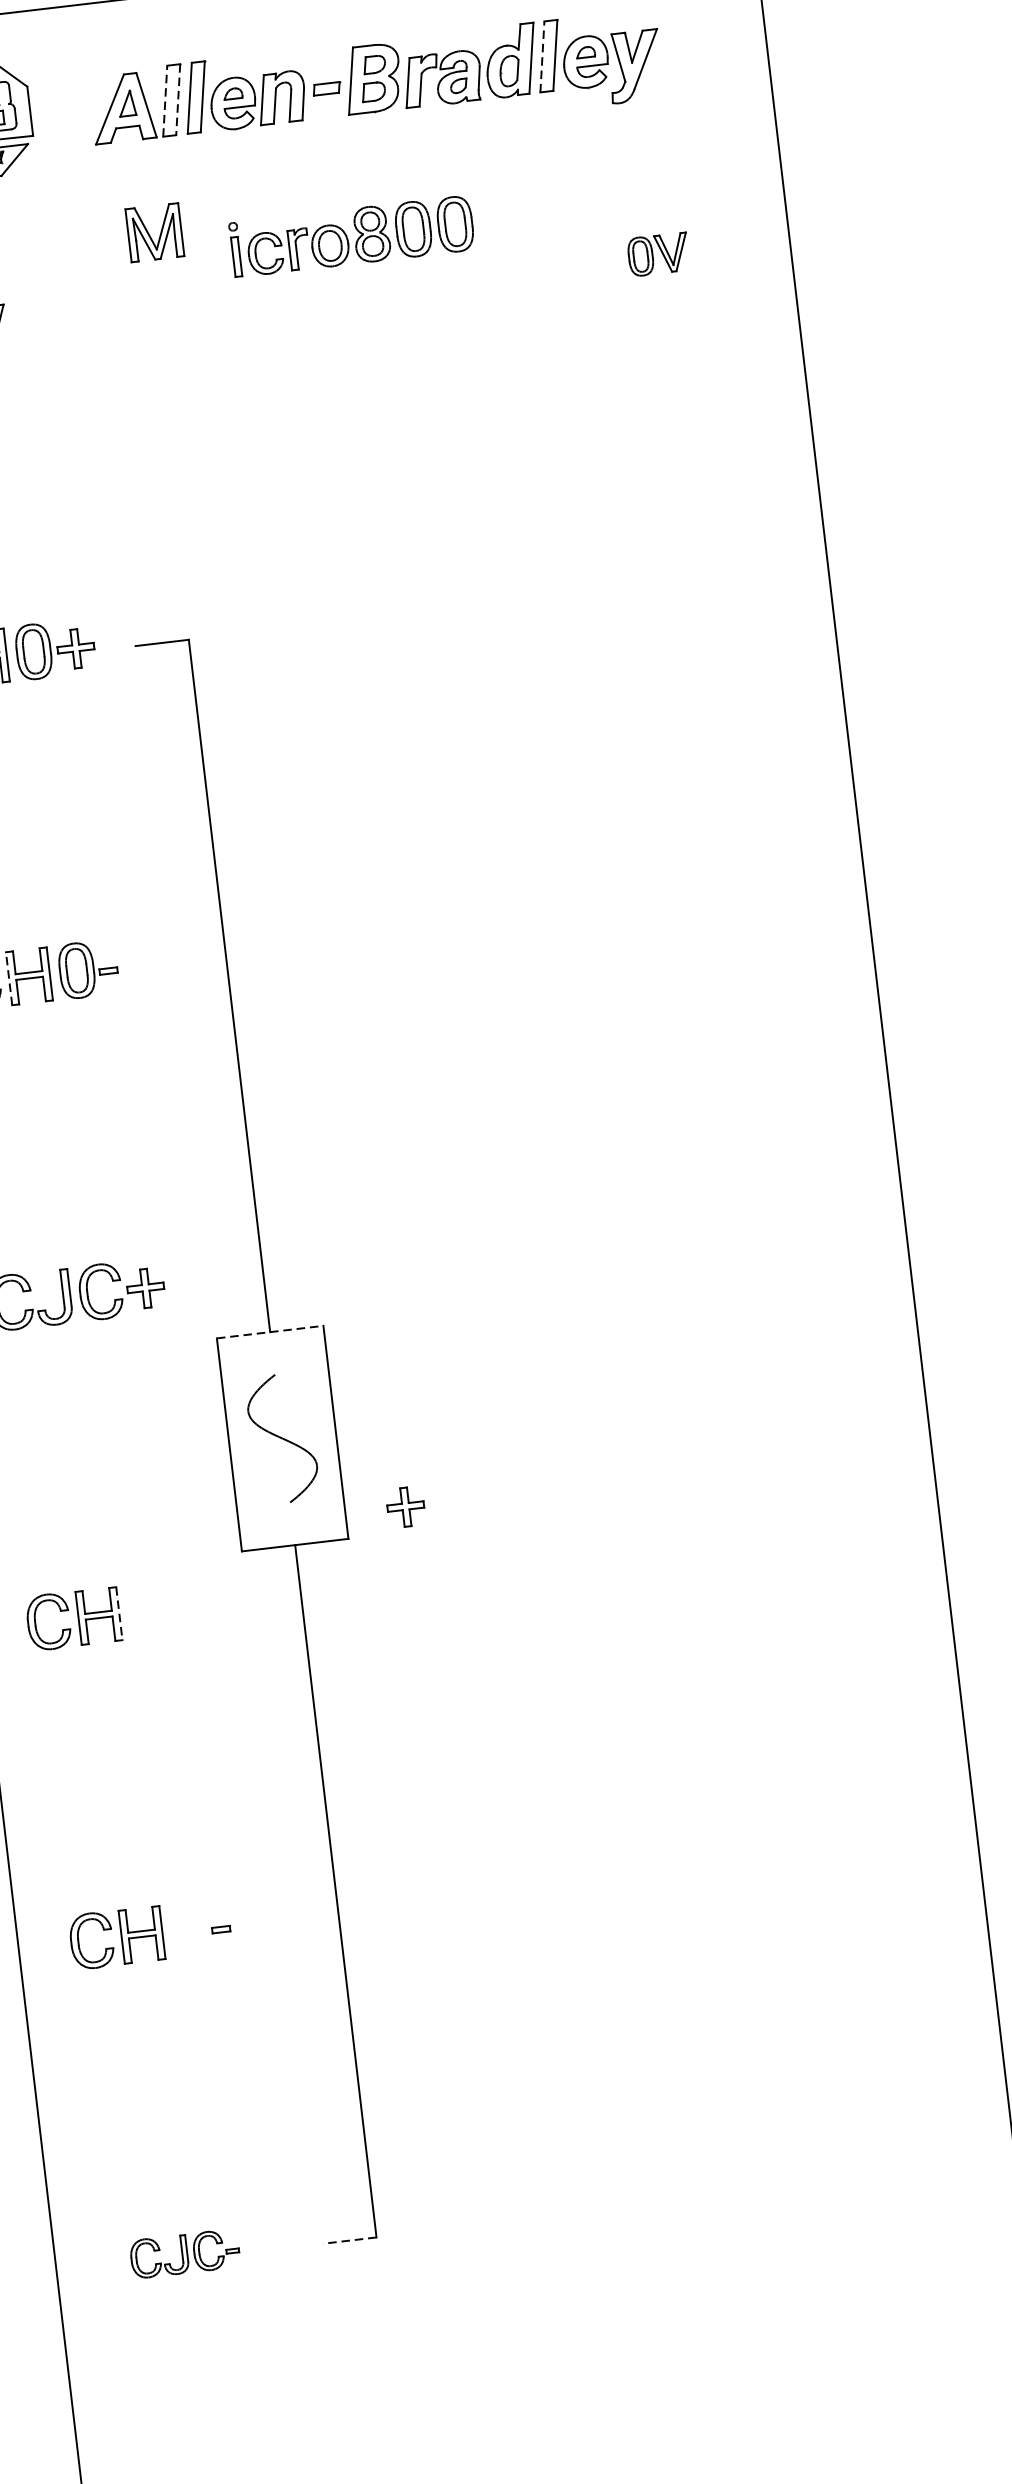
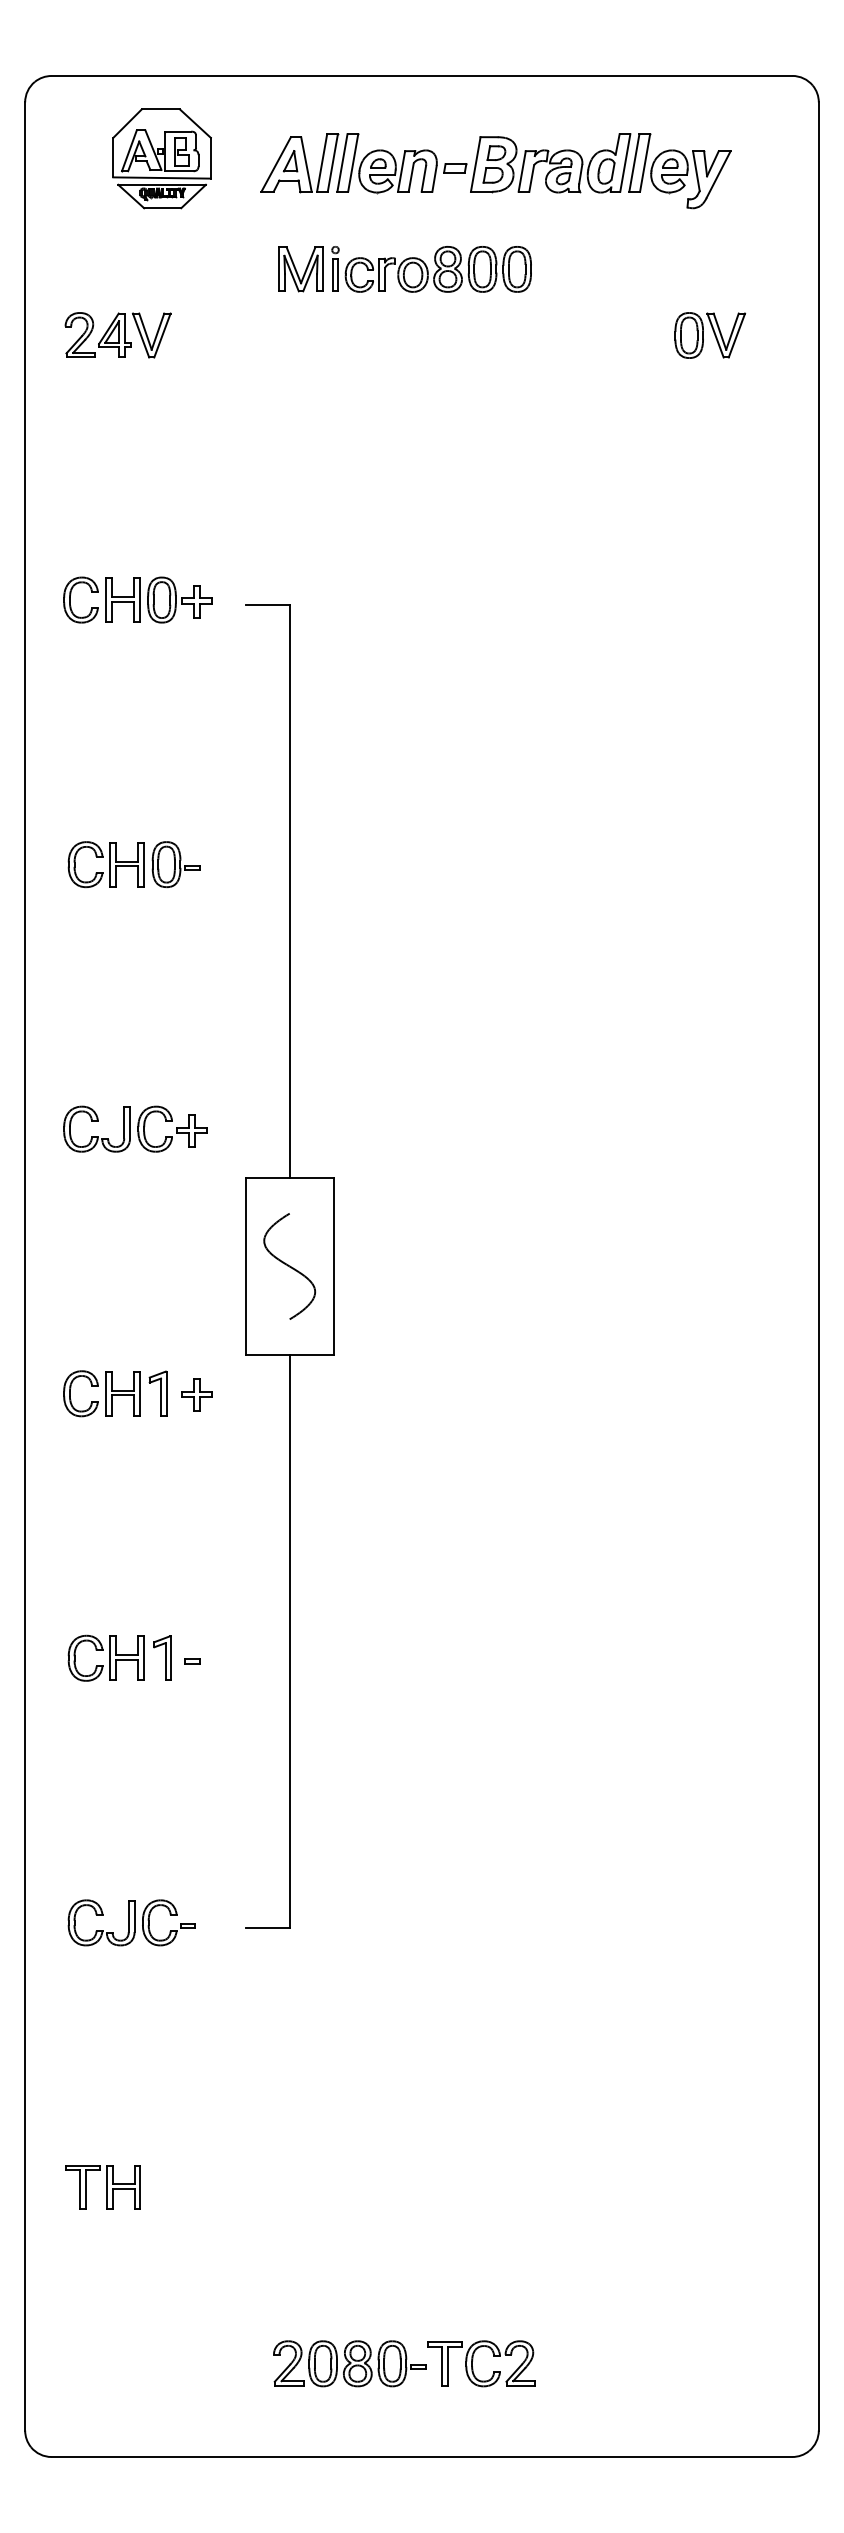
line: (542, 56) -> (634, 162), dashed -> solid
line: (165, 100) -> (322, 162), dashed -> solid
line: (177, 100) -> (332, 163), dashed -> solid
part: (351, 236) -> (431, 269), moved
part: (658, 254) -> (710, 335), size x1.43
line: (9, 978) -> (110, 864), dashed -> solid
line: (271, 1332) -> (290, 1178), dashed -> solid
part: (405, 1506) -> (196, 1394), moved
part: (141, 1610) -> (157, 1393), added
line: (119, 1613) -> (139, 1393), dashed -> solid
part: (184, 1928) -> (162, 1657), added
line: (349, 2240) -> (267, 1927), dashed -> solid
part: (184, 2253) -> (131, 1922), size x1.43

